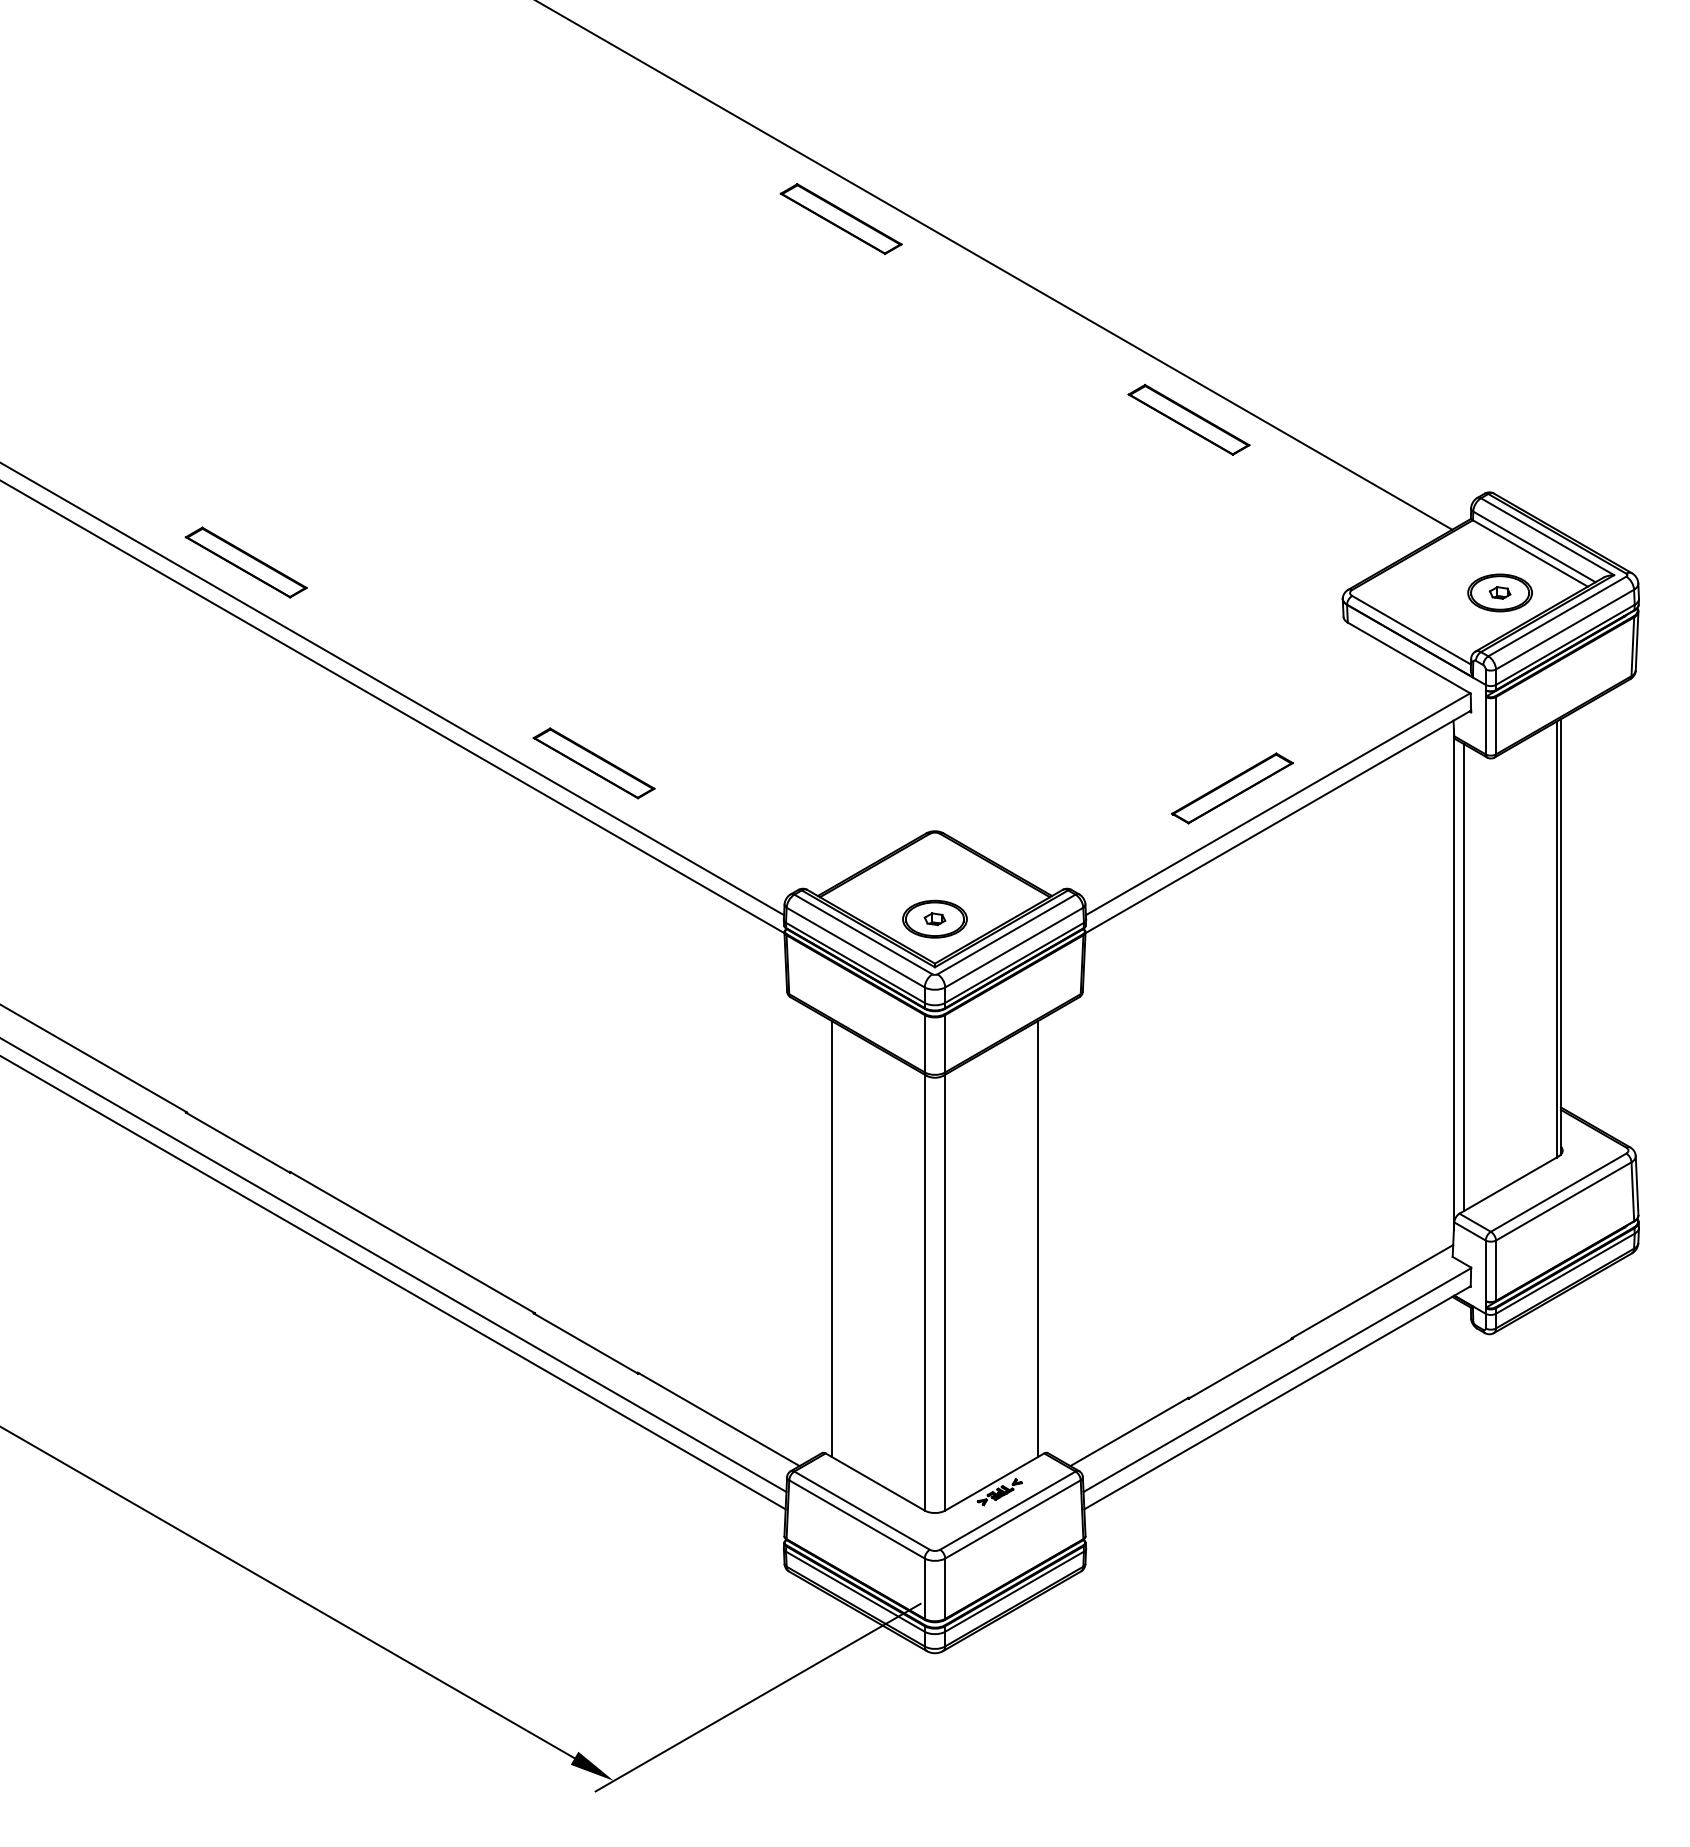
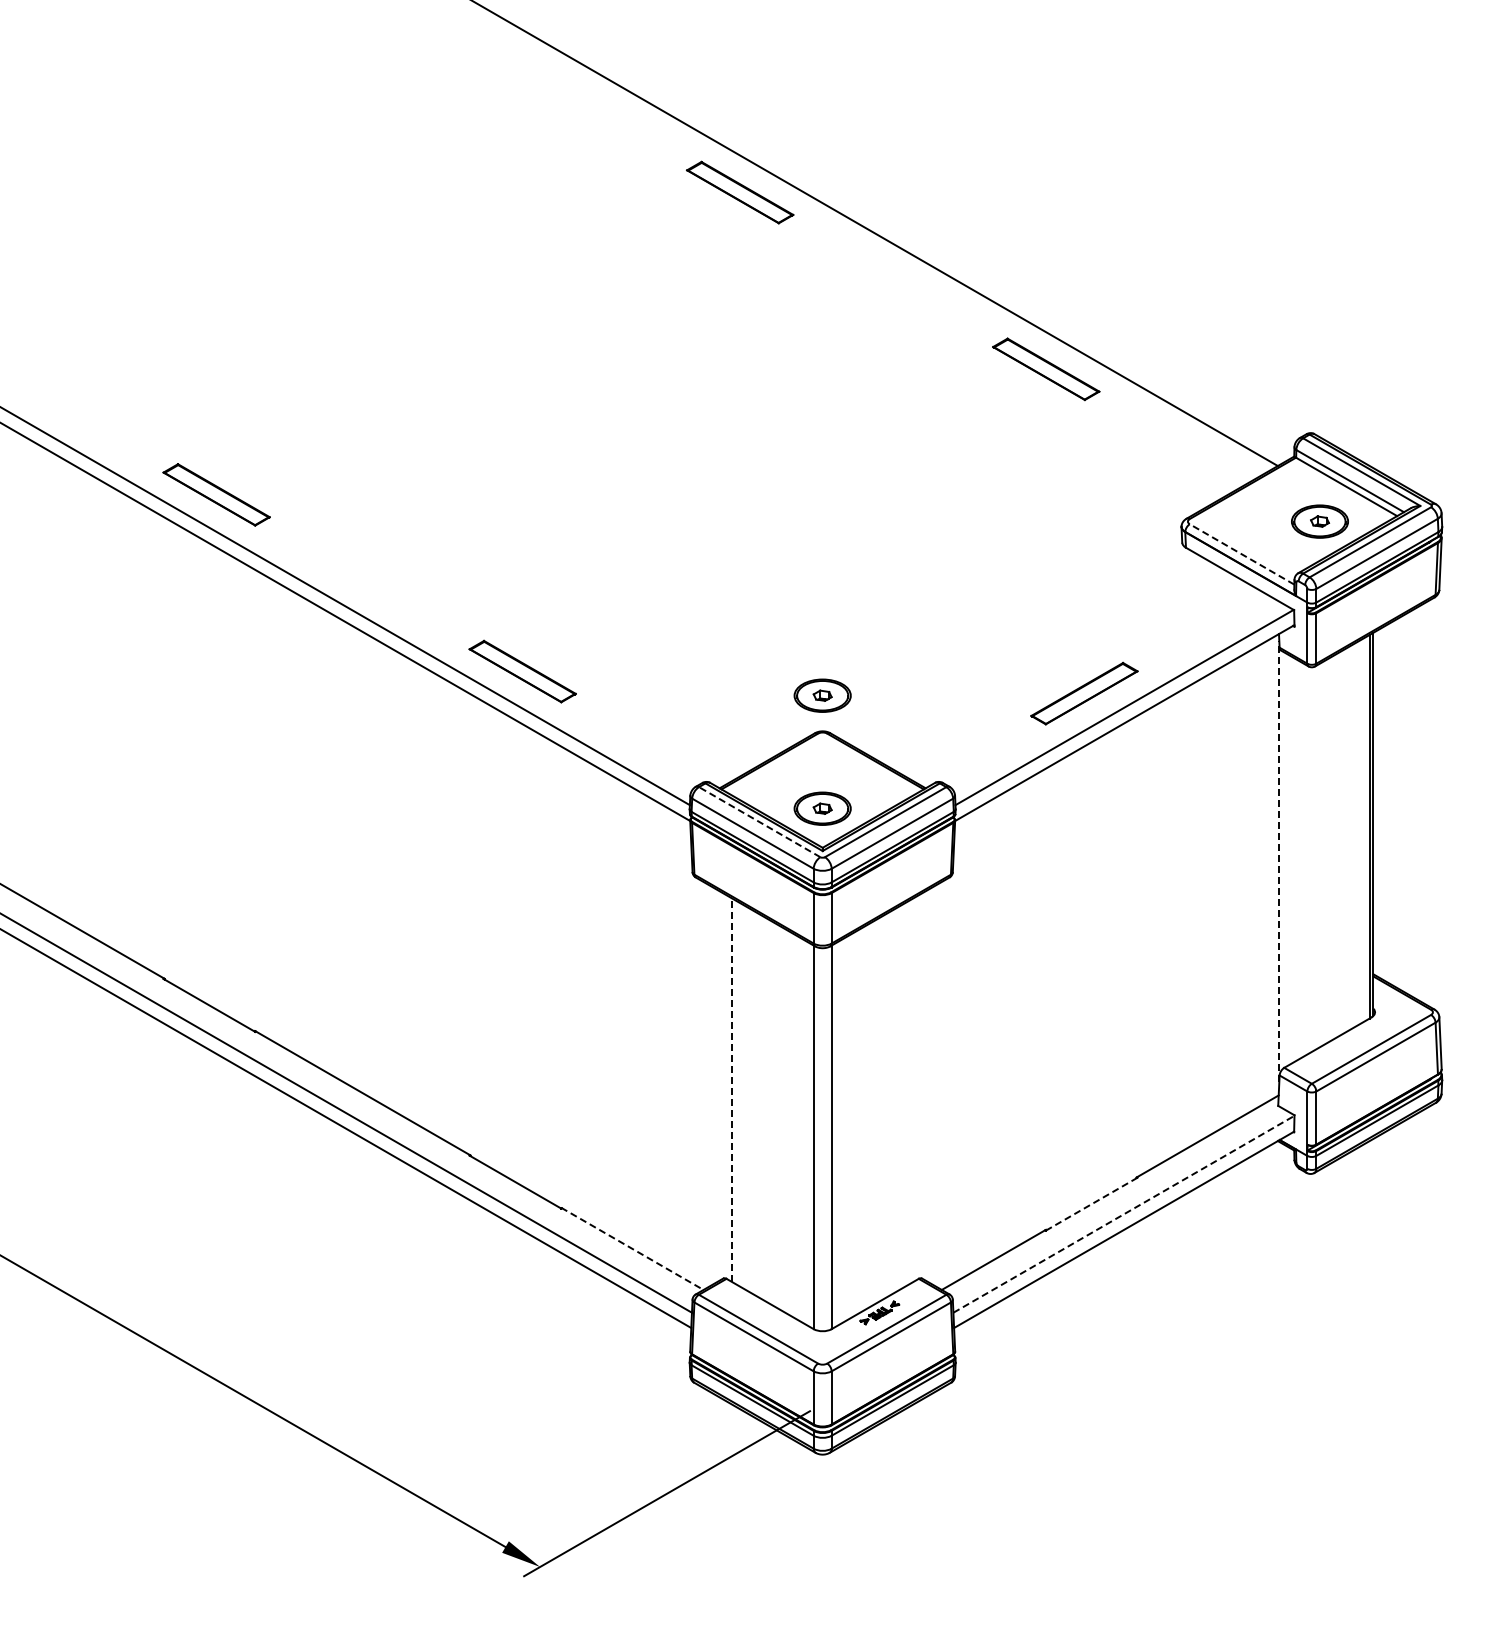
line: (1410, 630) -> (1241, 554), solid -> dashed
part: (934, 790) -> (822, 695), added
line: (863, 933) -> (759, 821), solid -> dashed
line: (1464, 976) -> (1288, 859), removed
line: (1454, 979) -> (1279, 861), solid -> dashed
line: (832, 1239) -> (732, 1090), solid -> dashed
line: (1038, 1239) -> (913, 1090), removed
line: (1240, 1368) -> (1091, 1204), solid -> dashed
line: (1276, 1380) -> (1123, 1214), solid -> dashed
line: (718, 1420) -> (632, 1249), solid -> dashed

